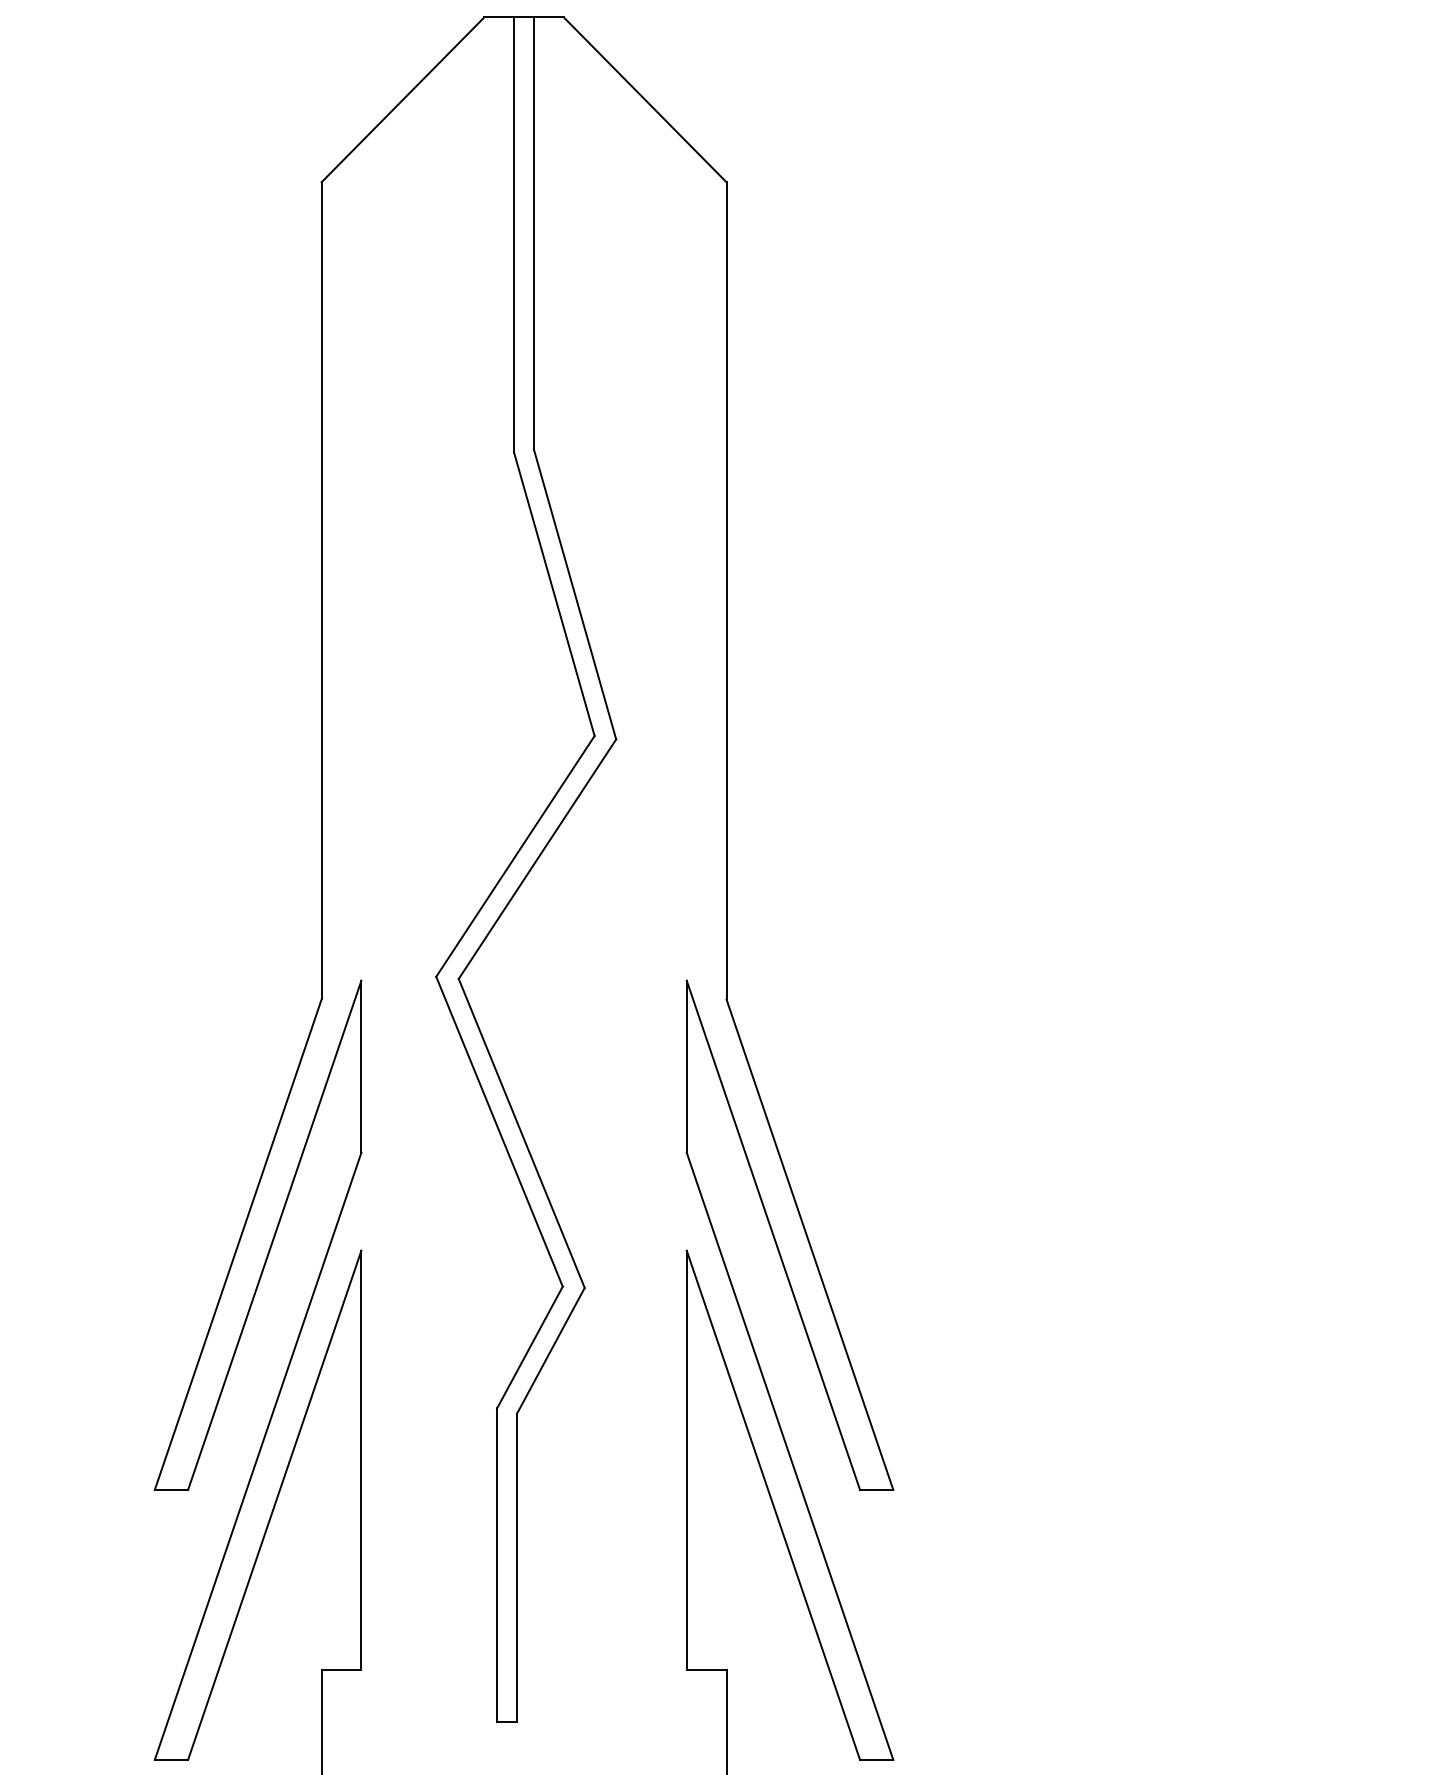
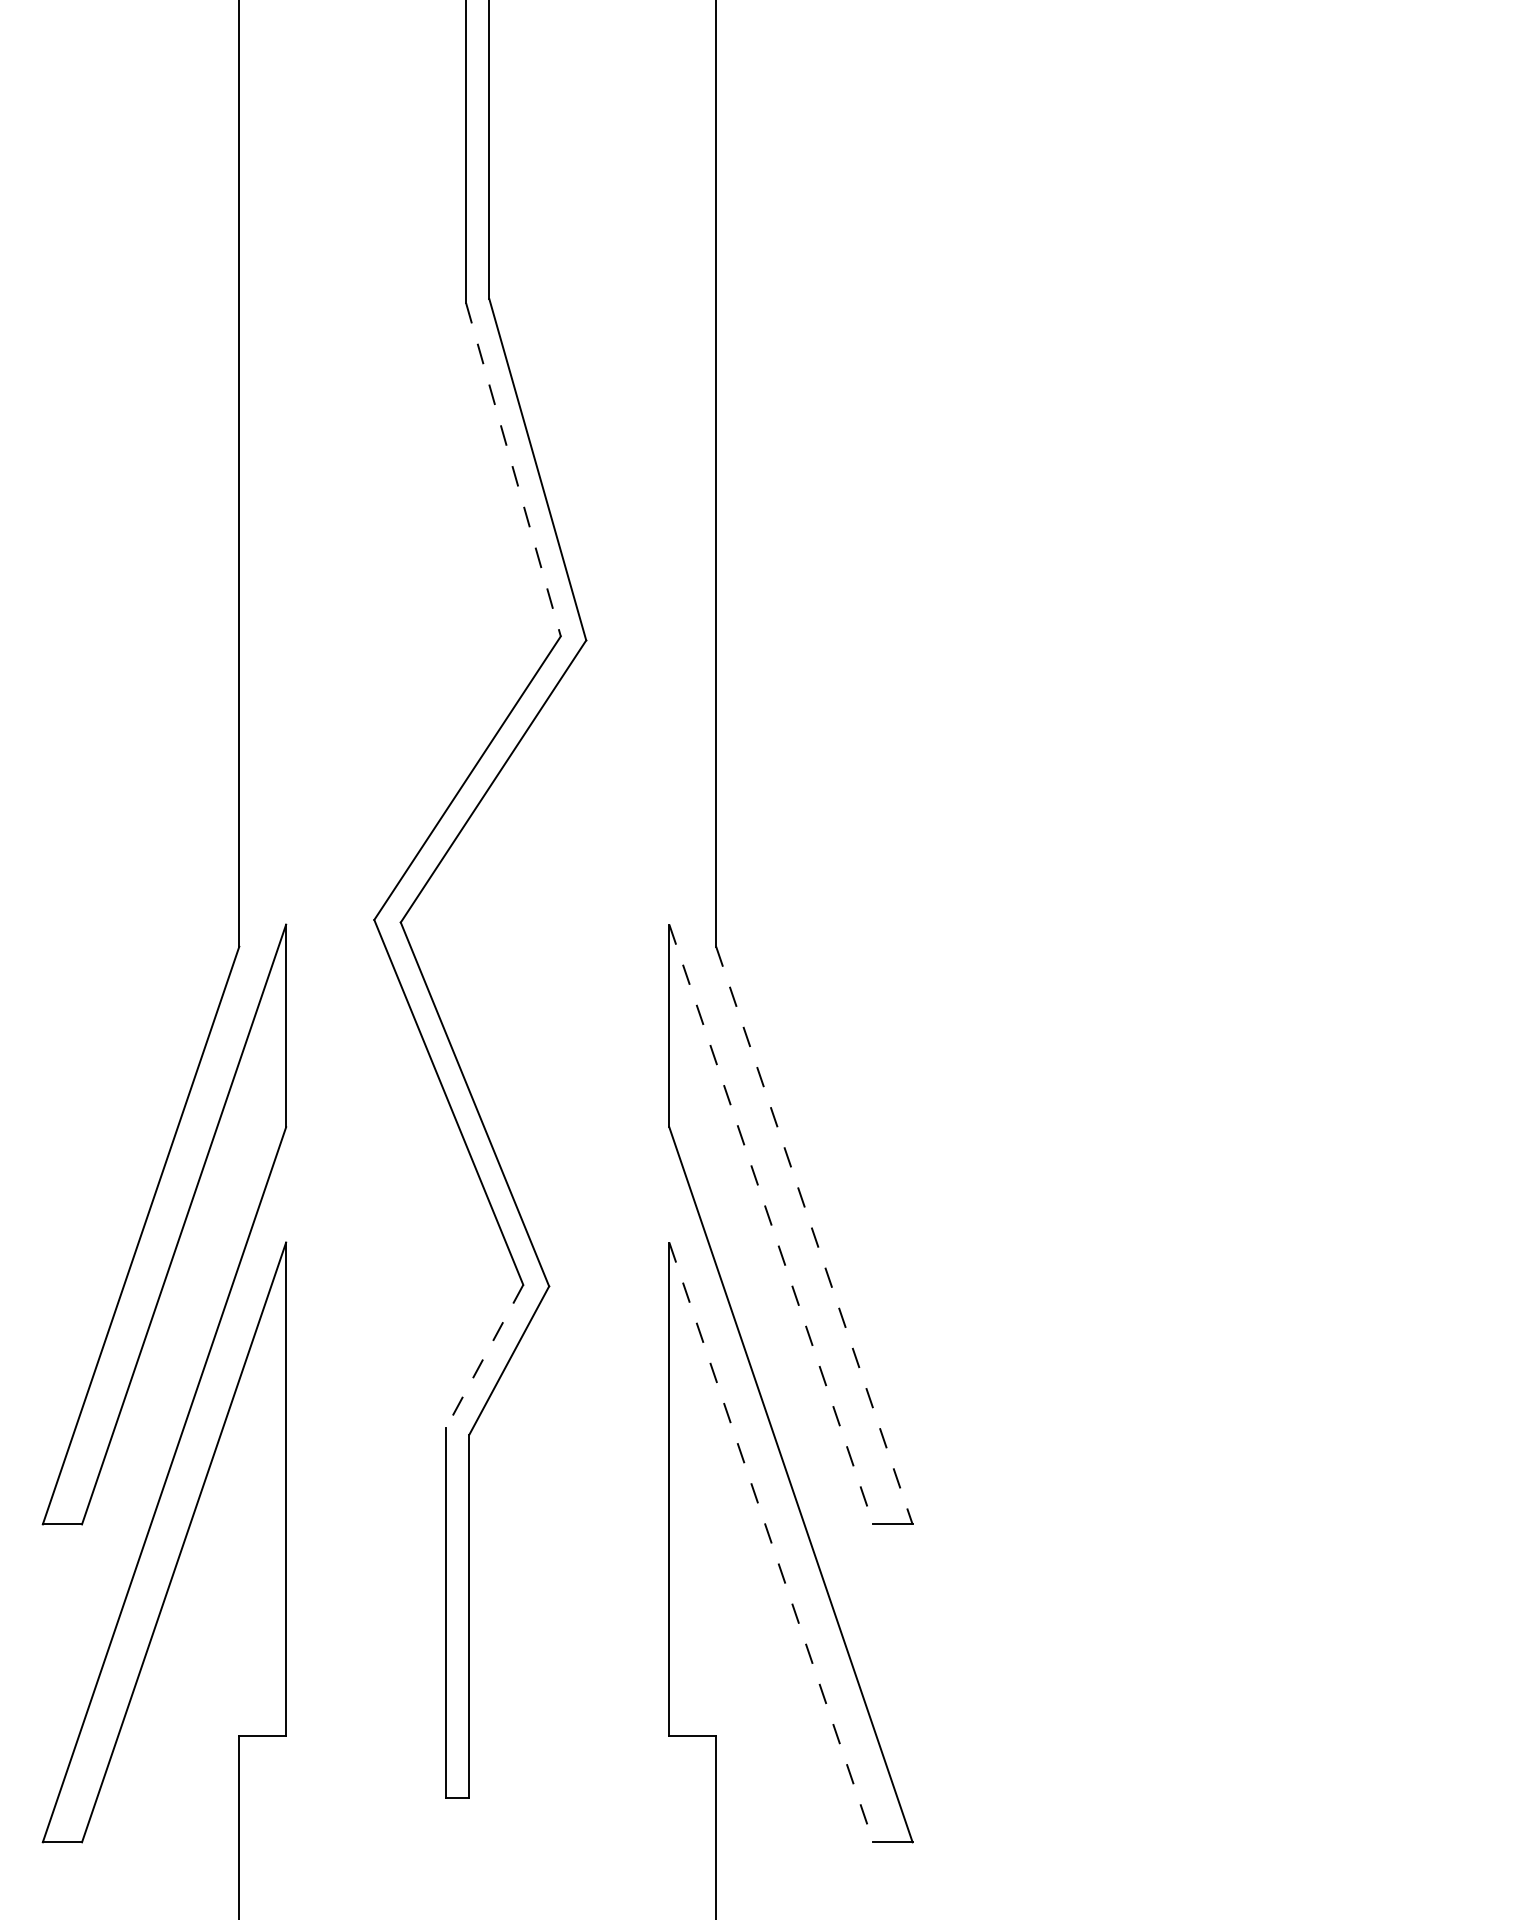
line: (554, 594) -> (513, 469), solid -> dashed
line: (773, 1235) -> (771, 1224), solid -> dashed
line: (810, 1245) -> (815, 1236), solid -> dashed
line: (529, 1348) -> (484, 1357), solid -> dashed
line: (773, 1505) -> (771, 1542), solid -> dashed

